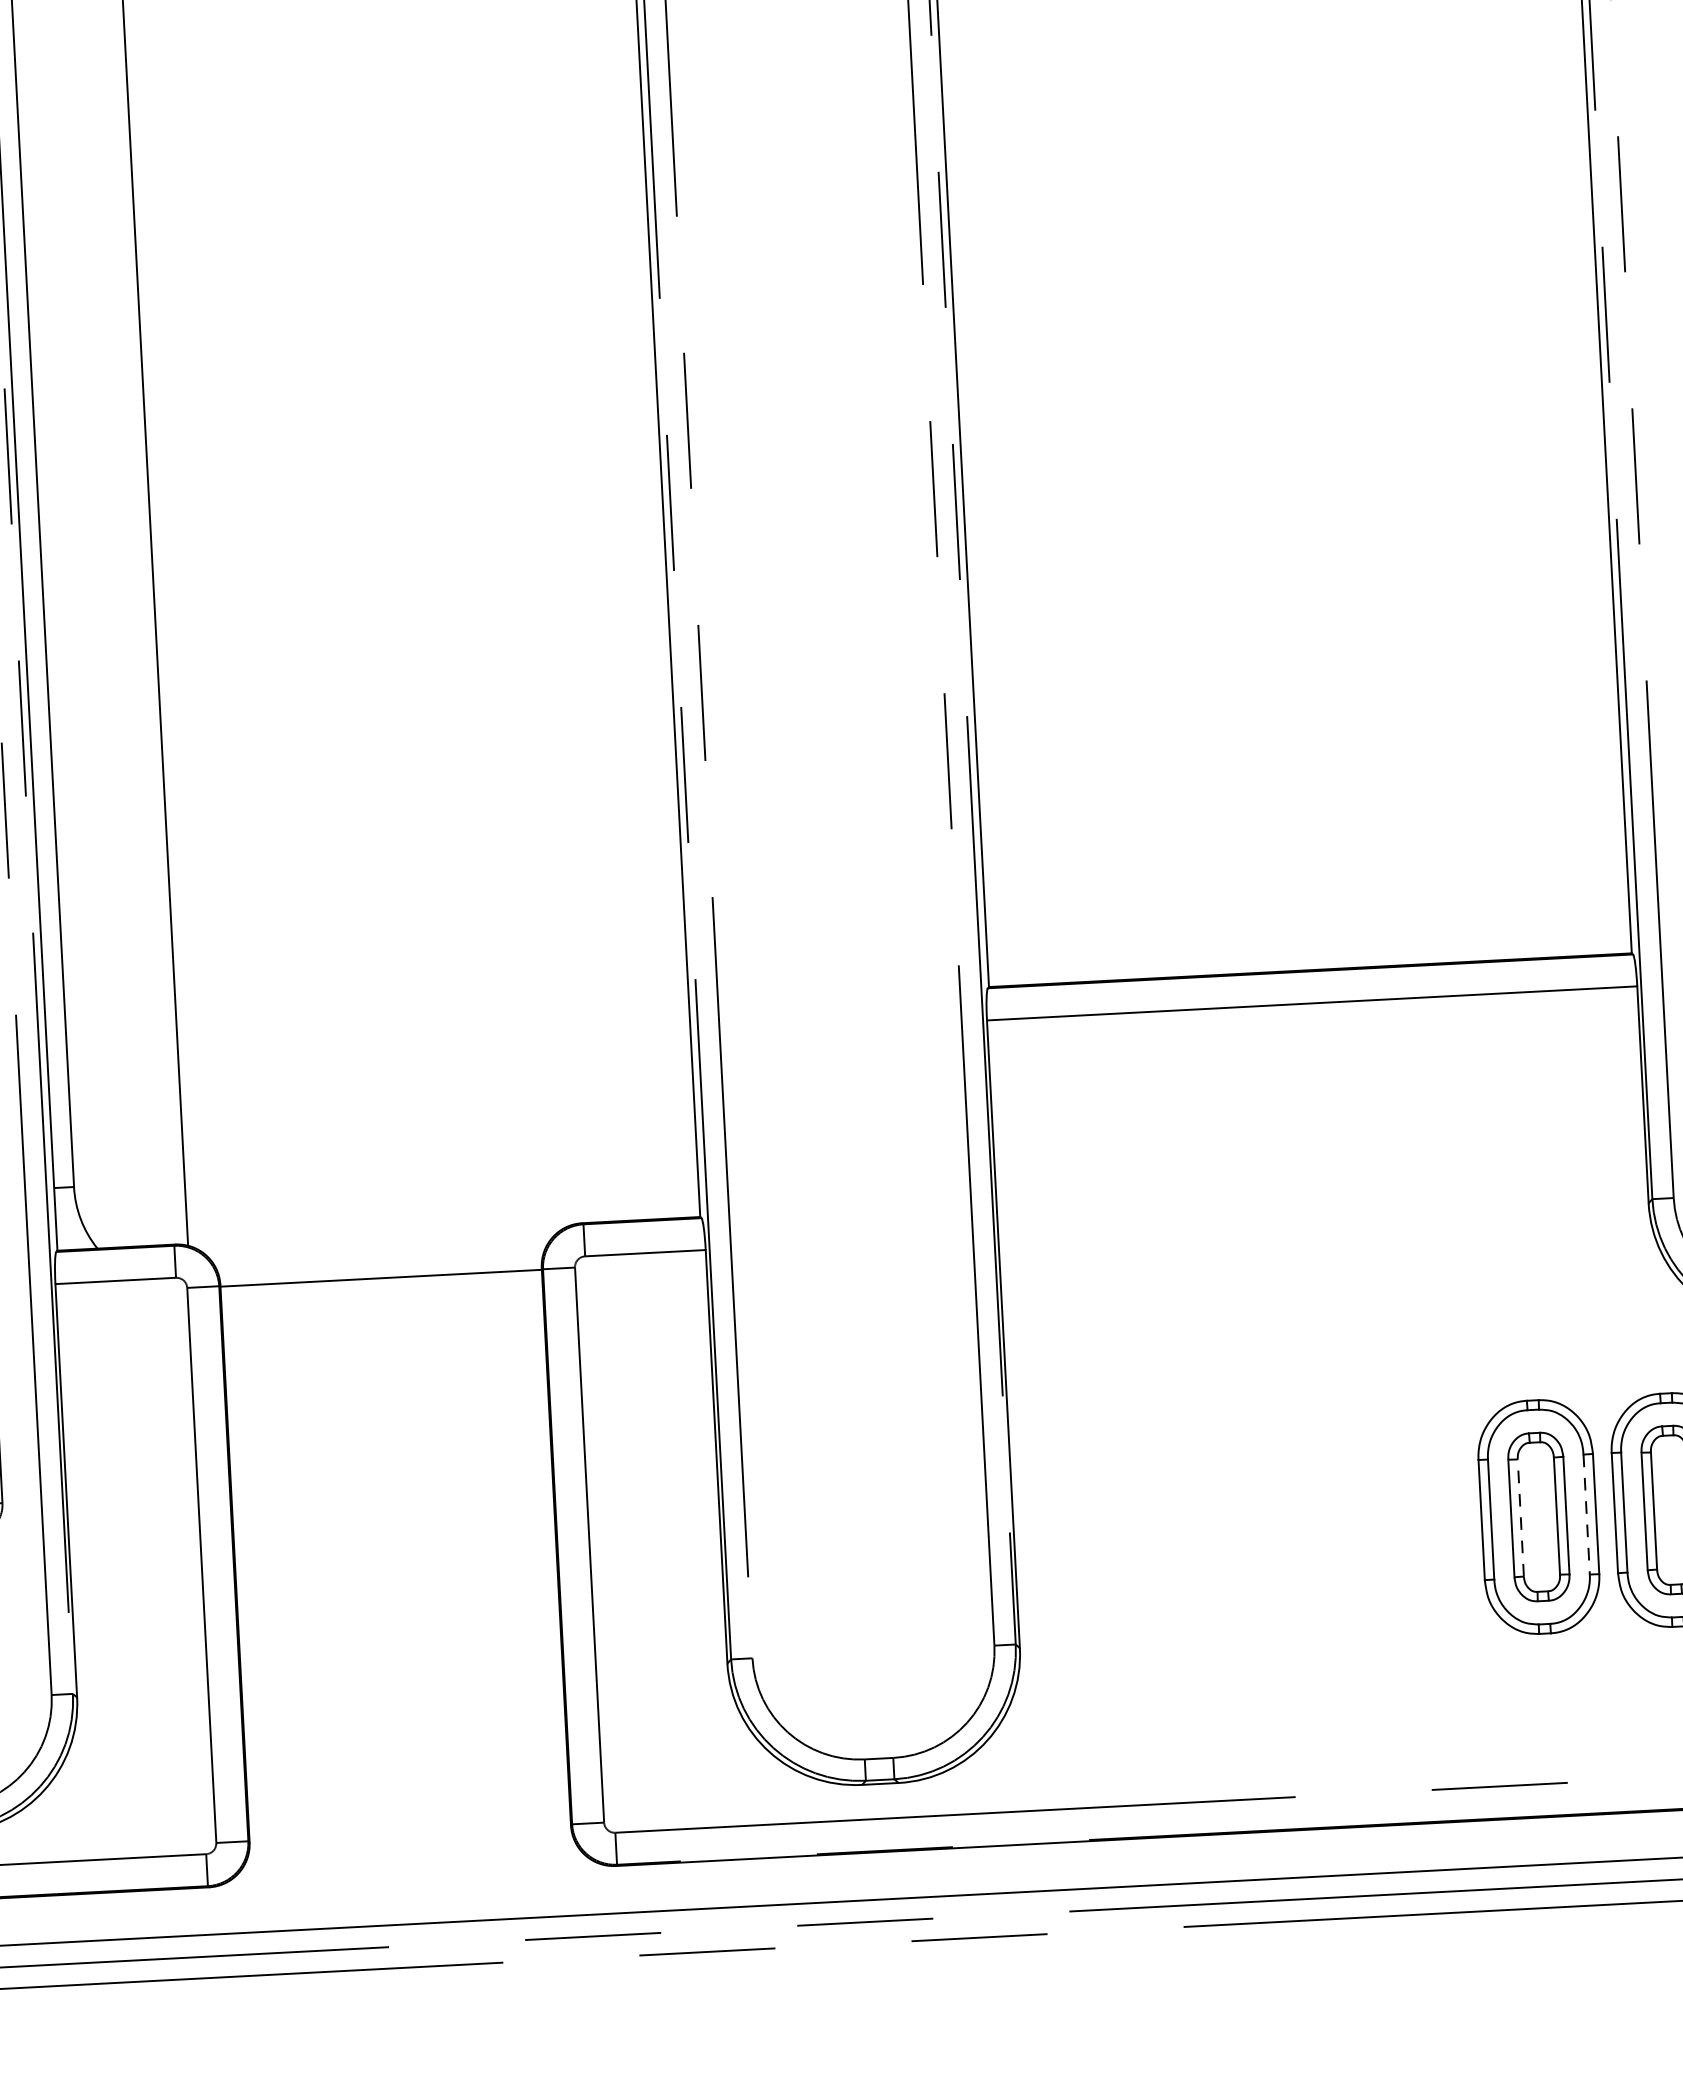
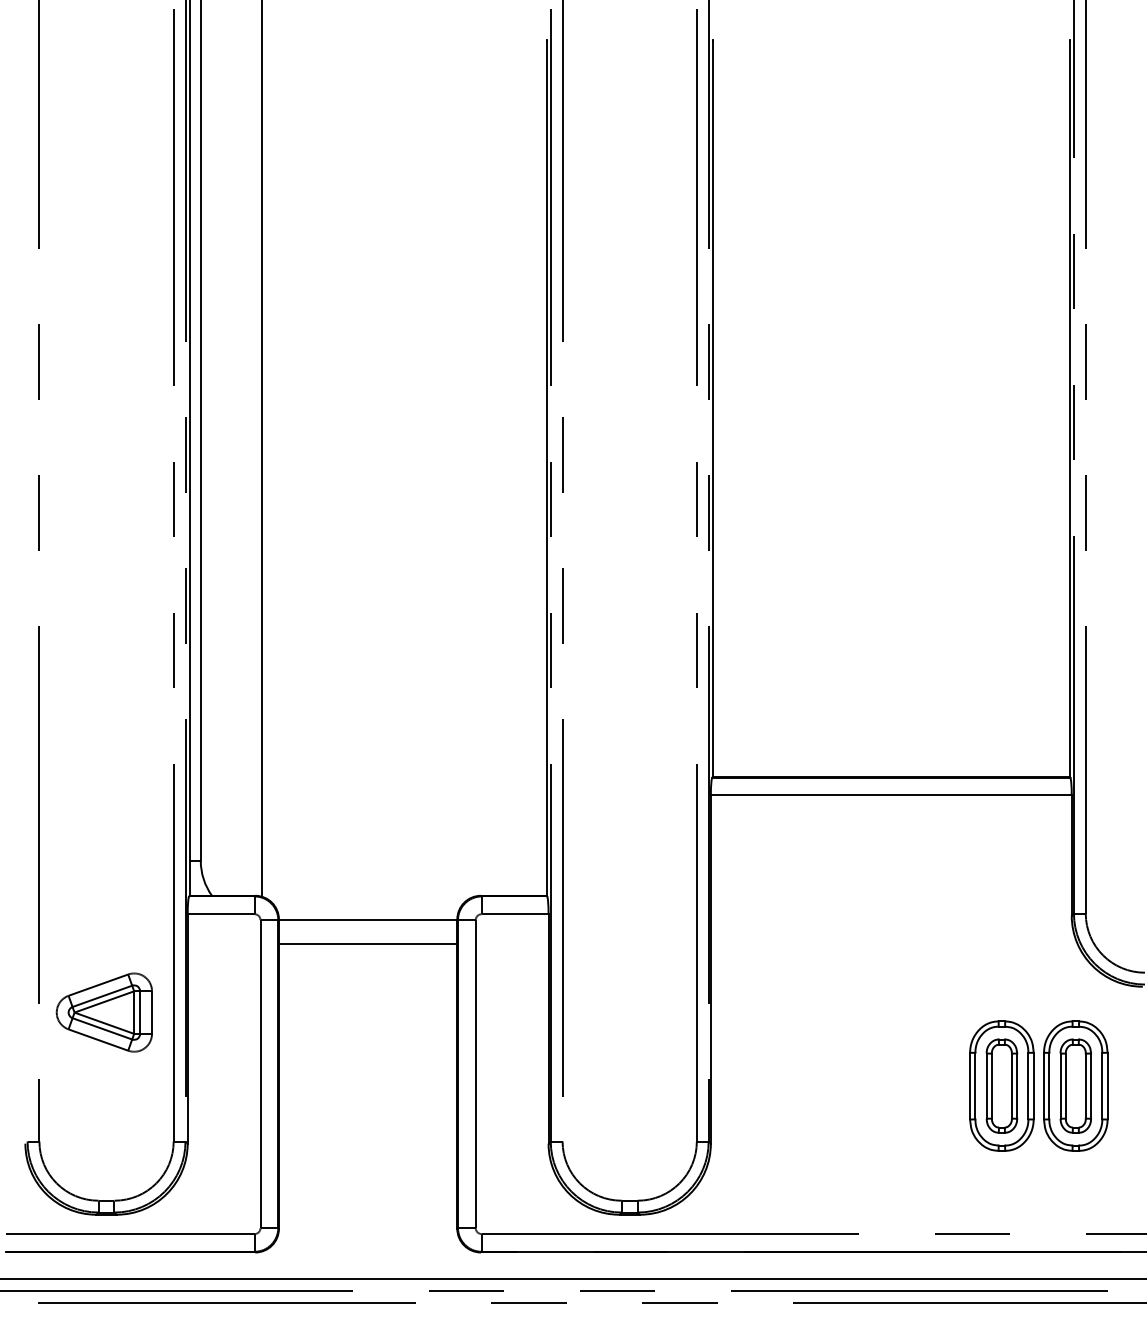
line: (382, 1321) -> (367, 944), added
line: (1586, 1515) -> (1028, 1086), dashed -> solid
line: (1520, 1516) -> (991, 1085), dashed -> solid

